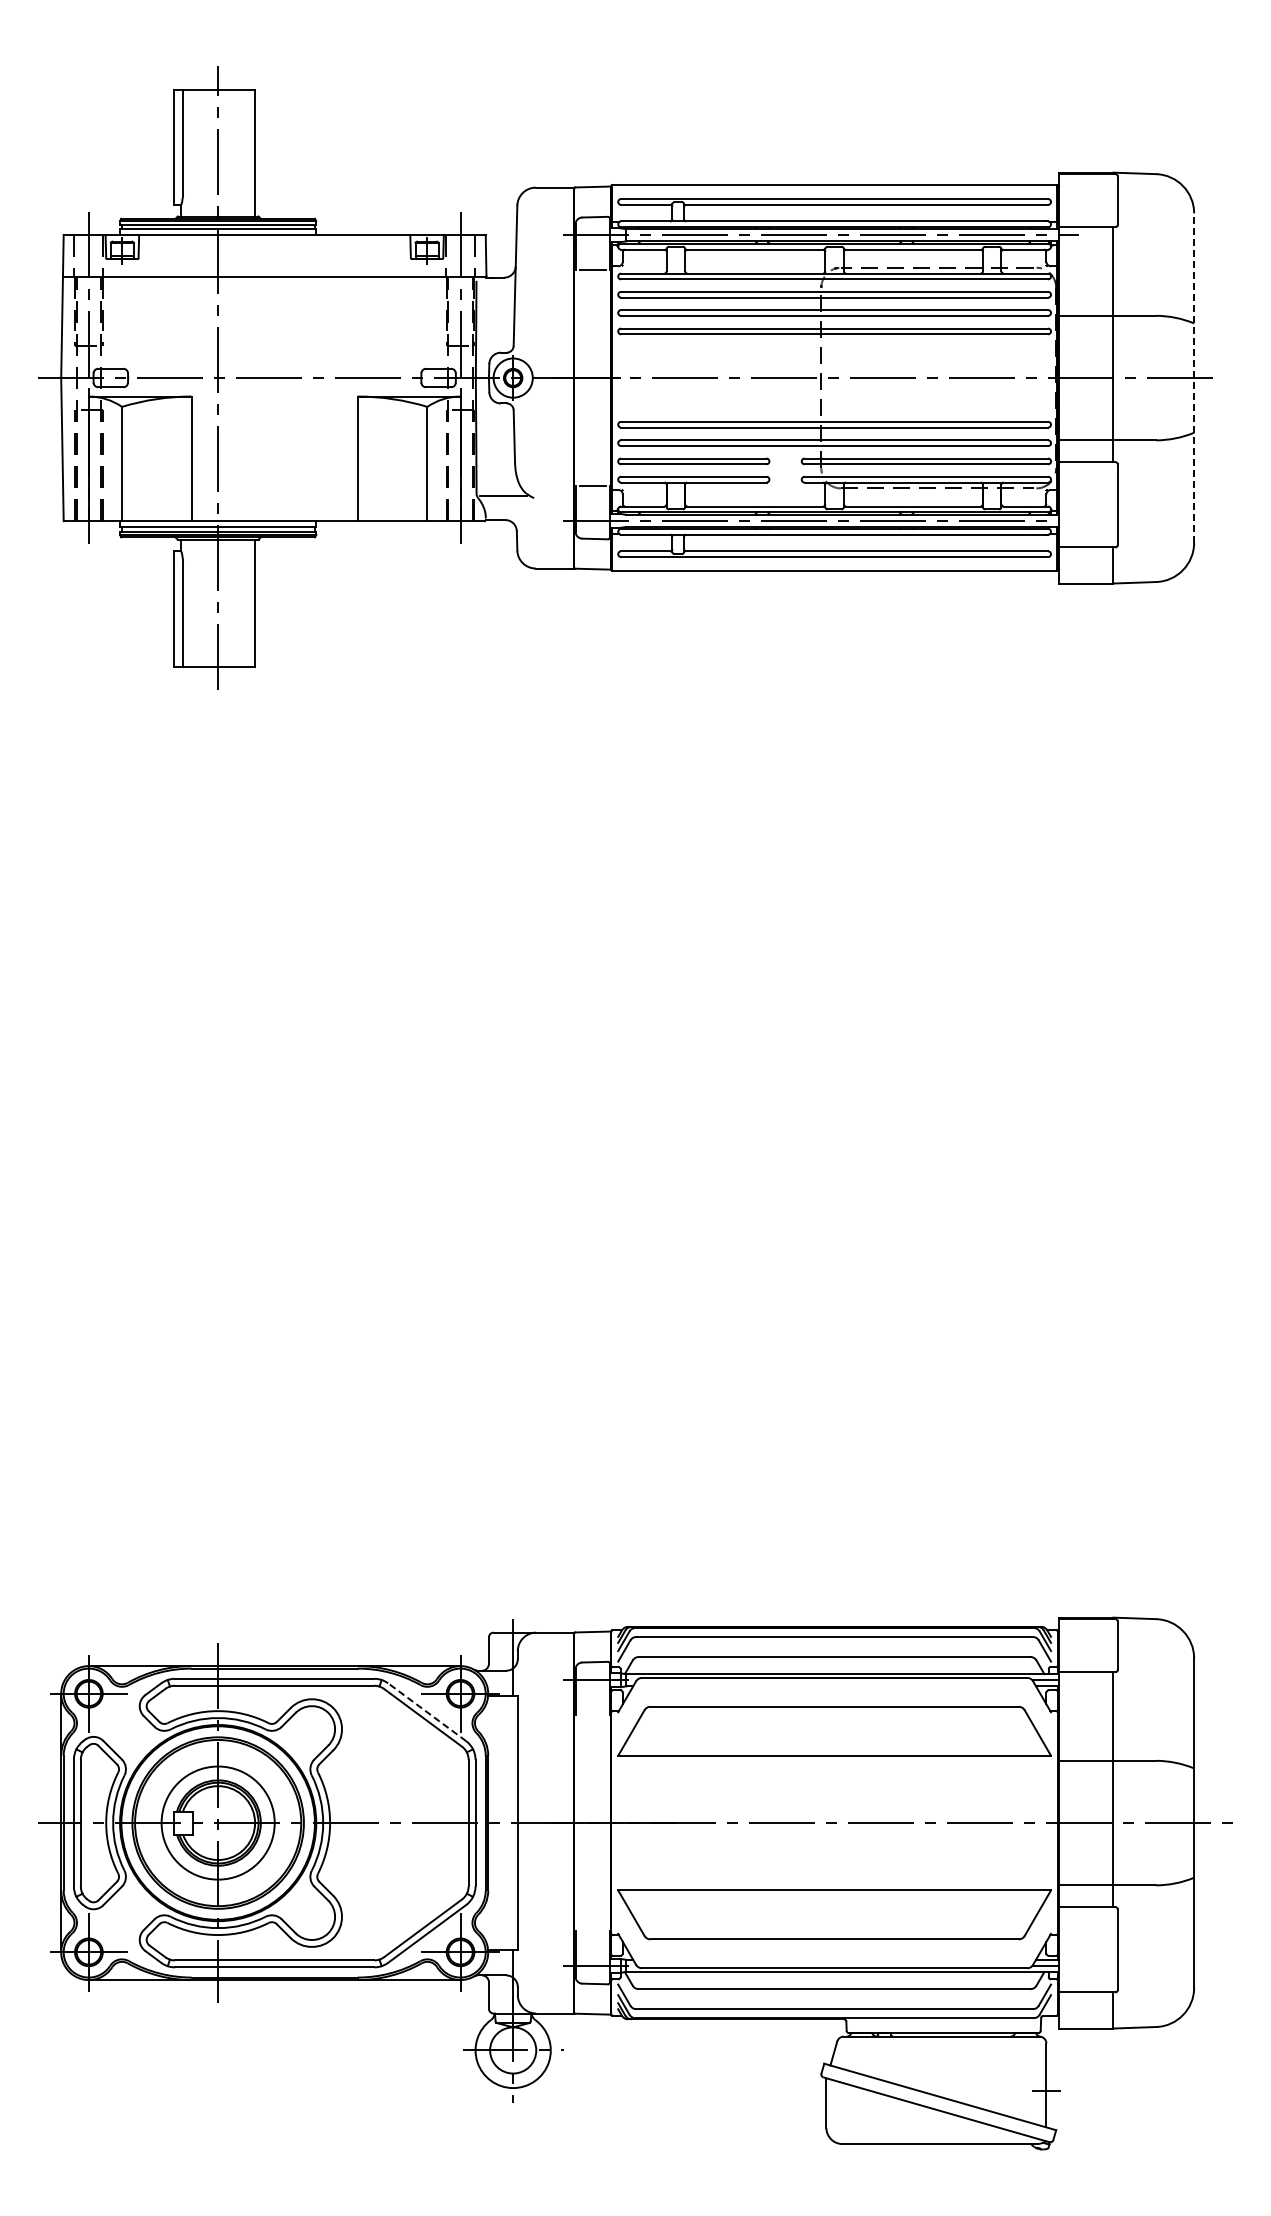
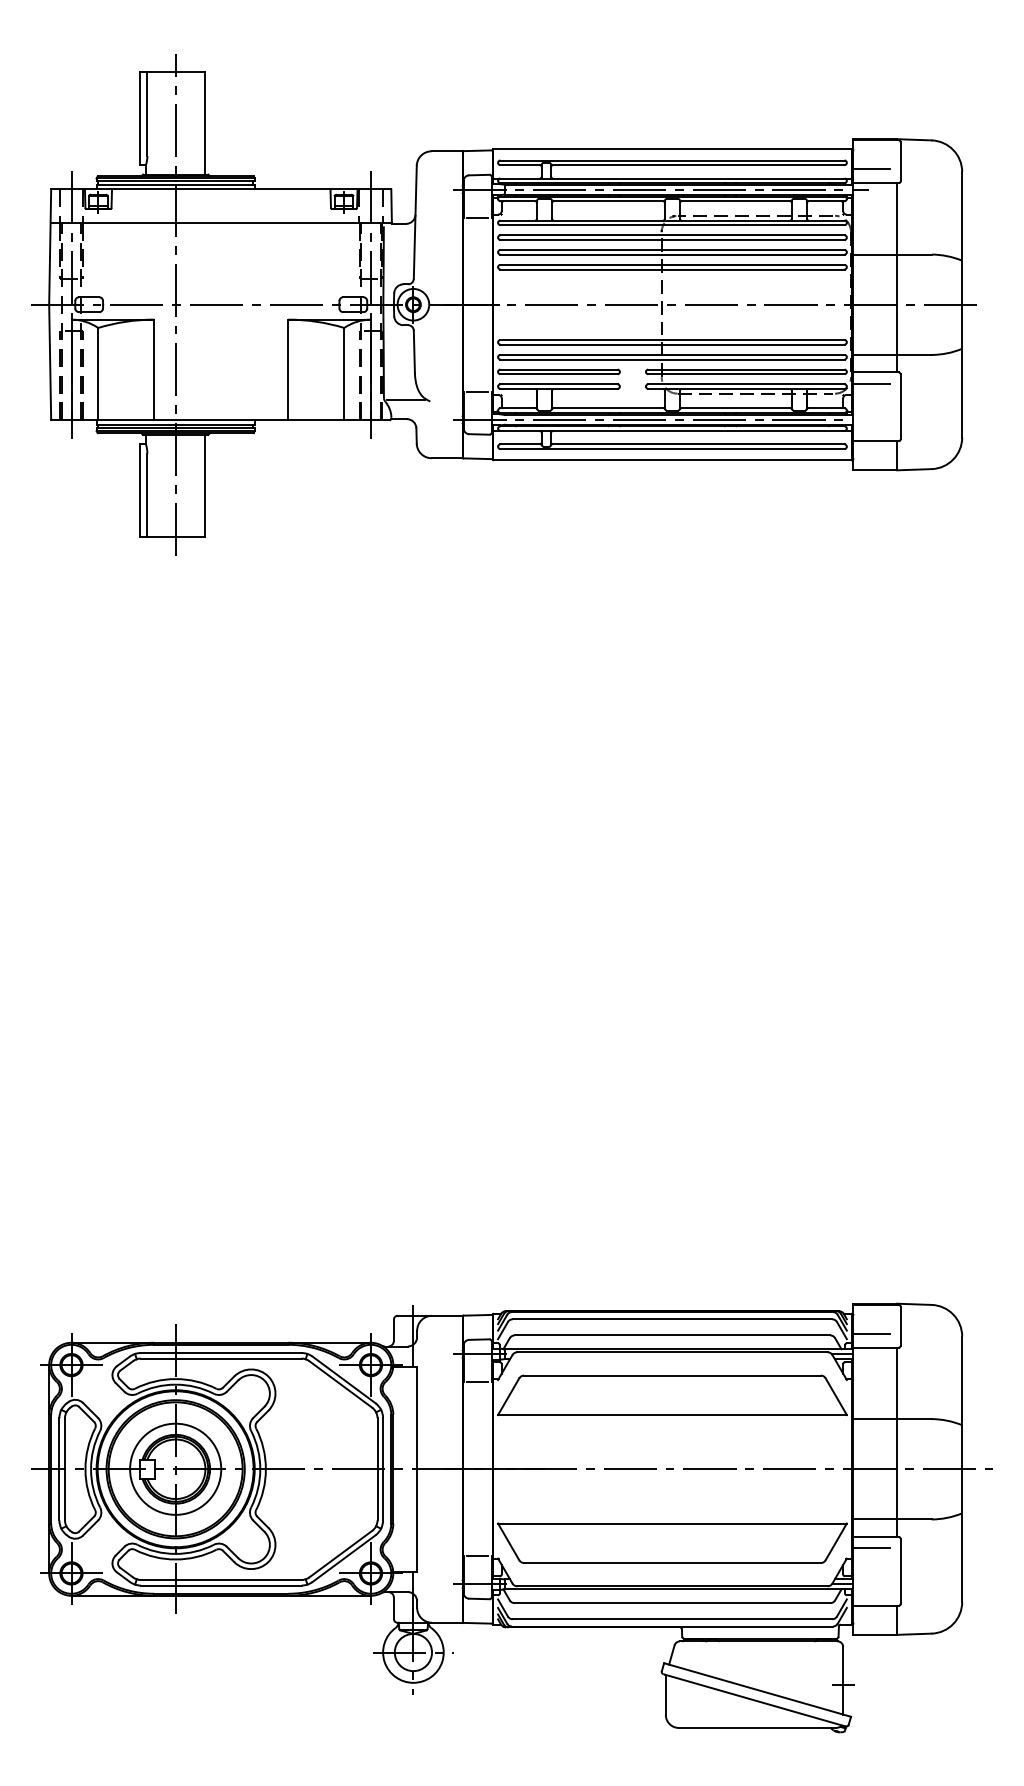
line: (1081, 209) -> (871, 168), added
line: (1194, 378) -> (962, 305), dashed -> solid
line: (1081, 476) -> (871, 384), added
line: (1081, 1654) -> (871, 1333), added
line: (427, 1712) -> (344, 1380), dashed -> solid
line: (592, 1715) -> (477, 1382), added
line: (1081, 1921) -> (871, 1548), added
line: (592, 1931) -> (477, 1556), added

